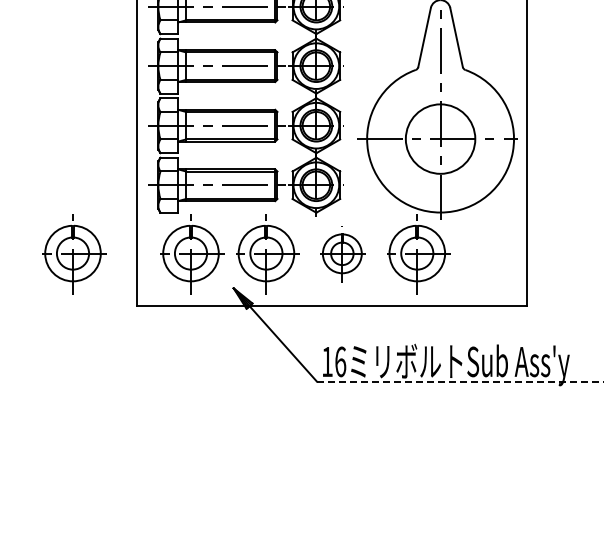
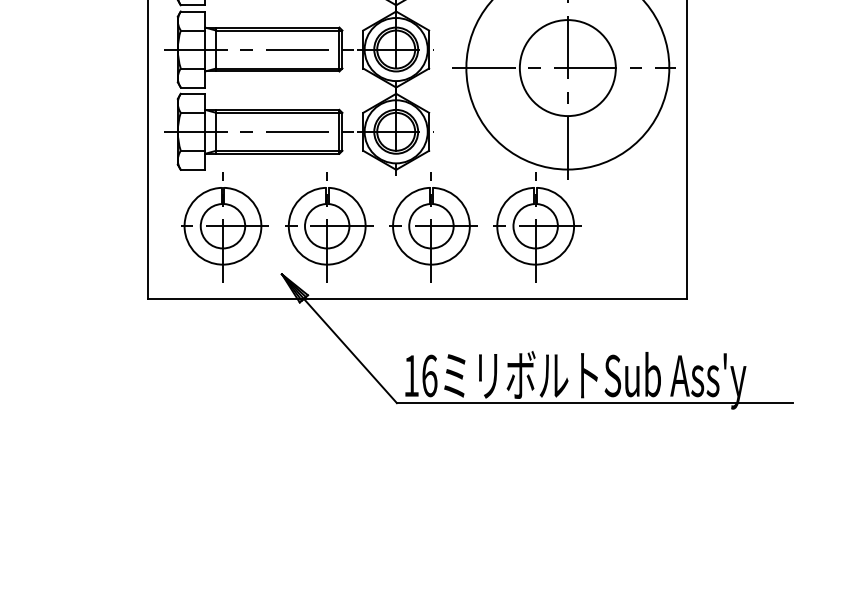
part: (74, 254) -> (61, 227), removed
part: (343, 254) -> (433, 227), size x1.43
line: (460, 381) -> (595, 403), dashed -> solid

